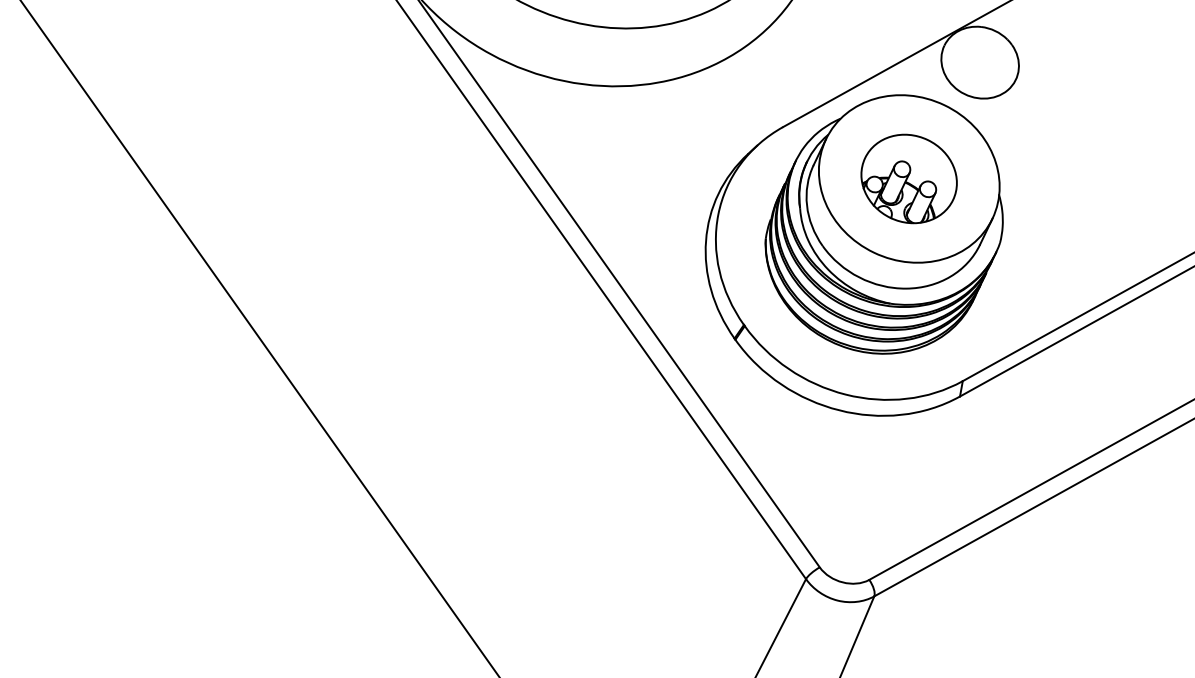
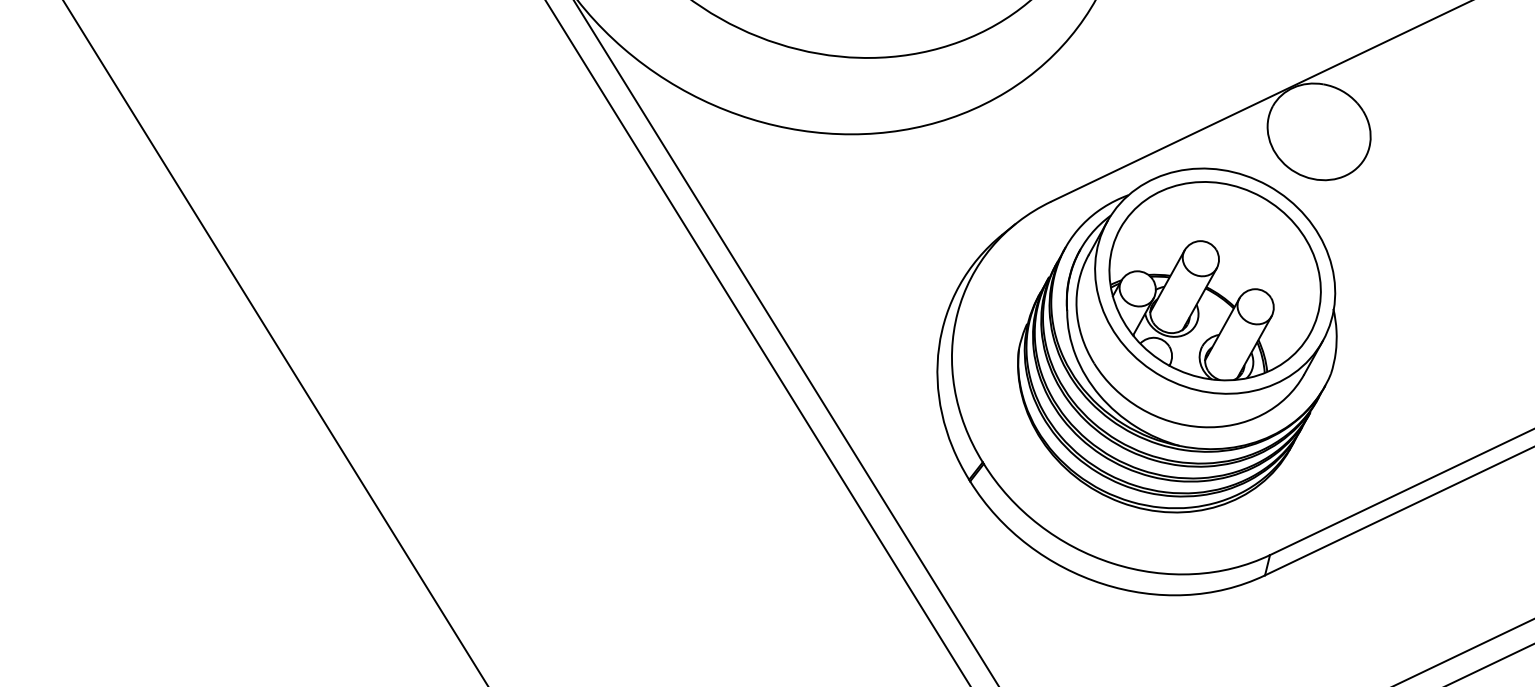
part: (908, 178) -> (1214, 280), size x1.67

